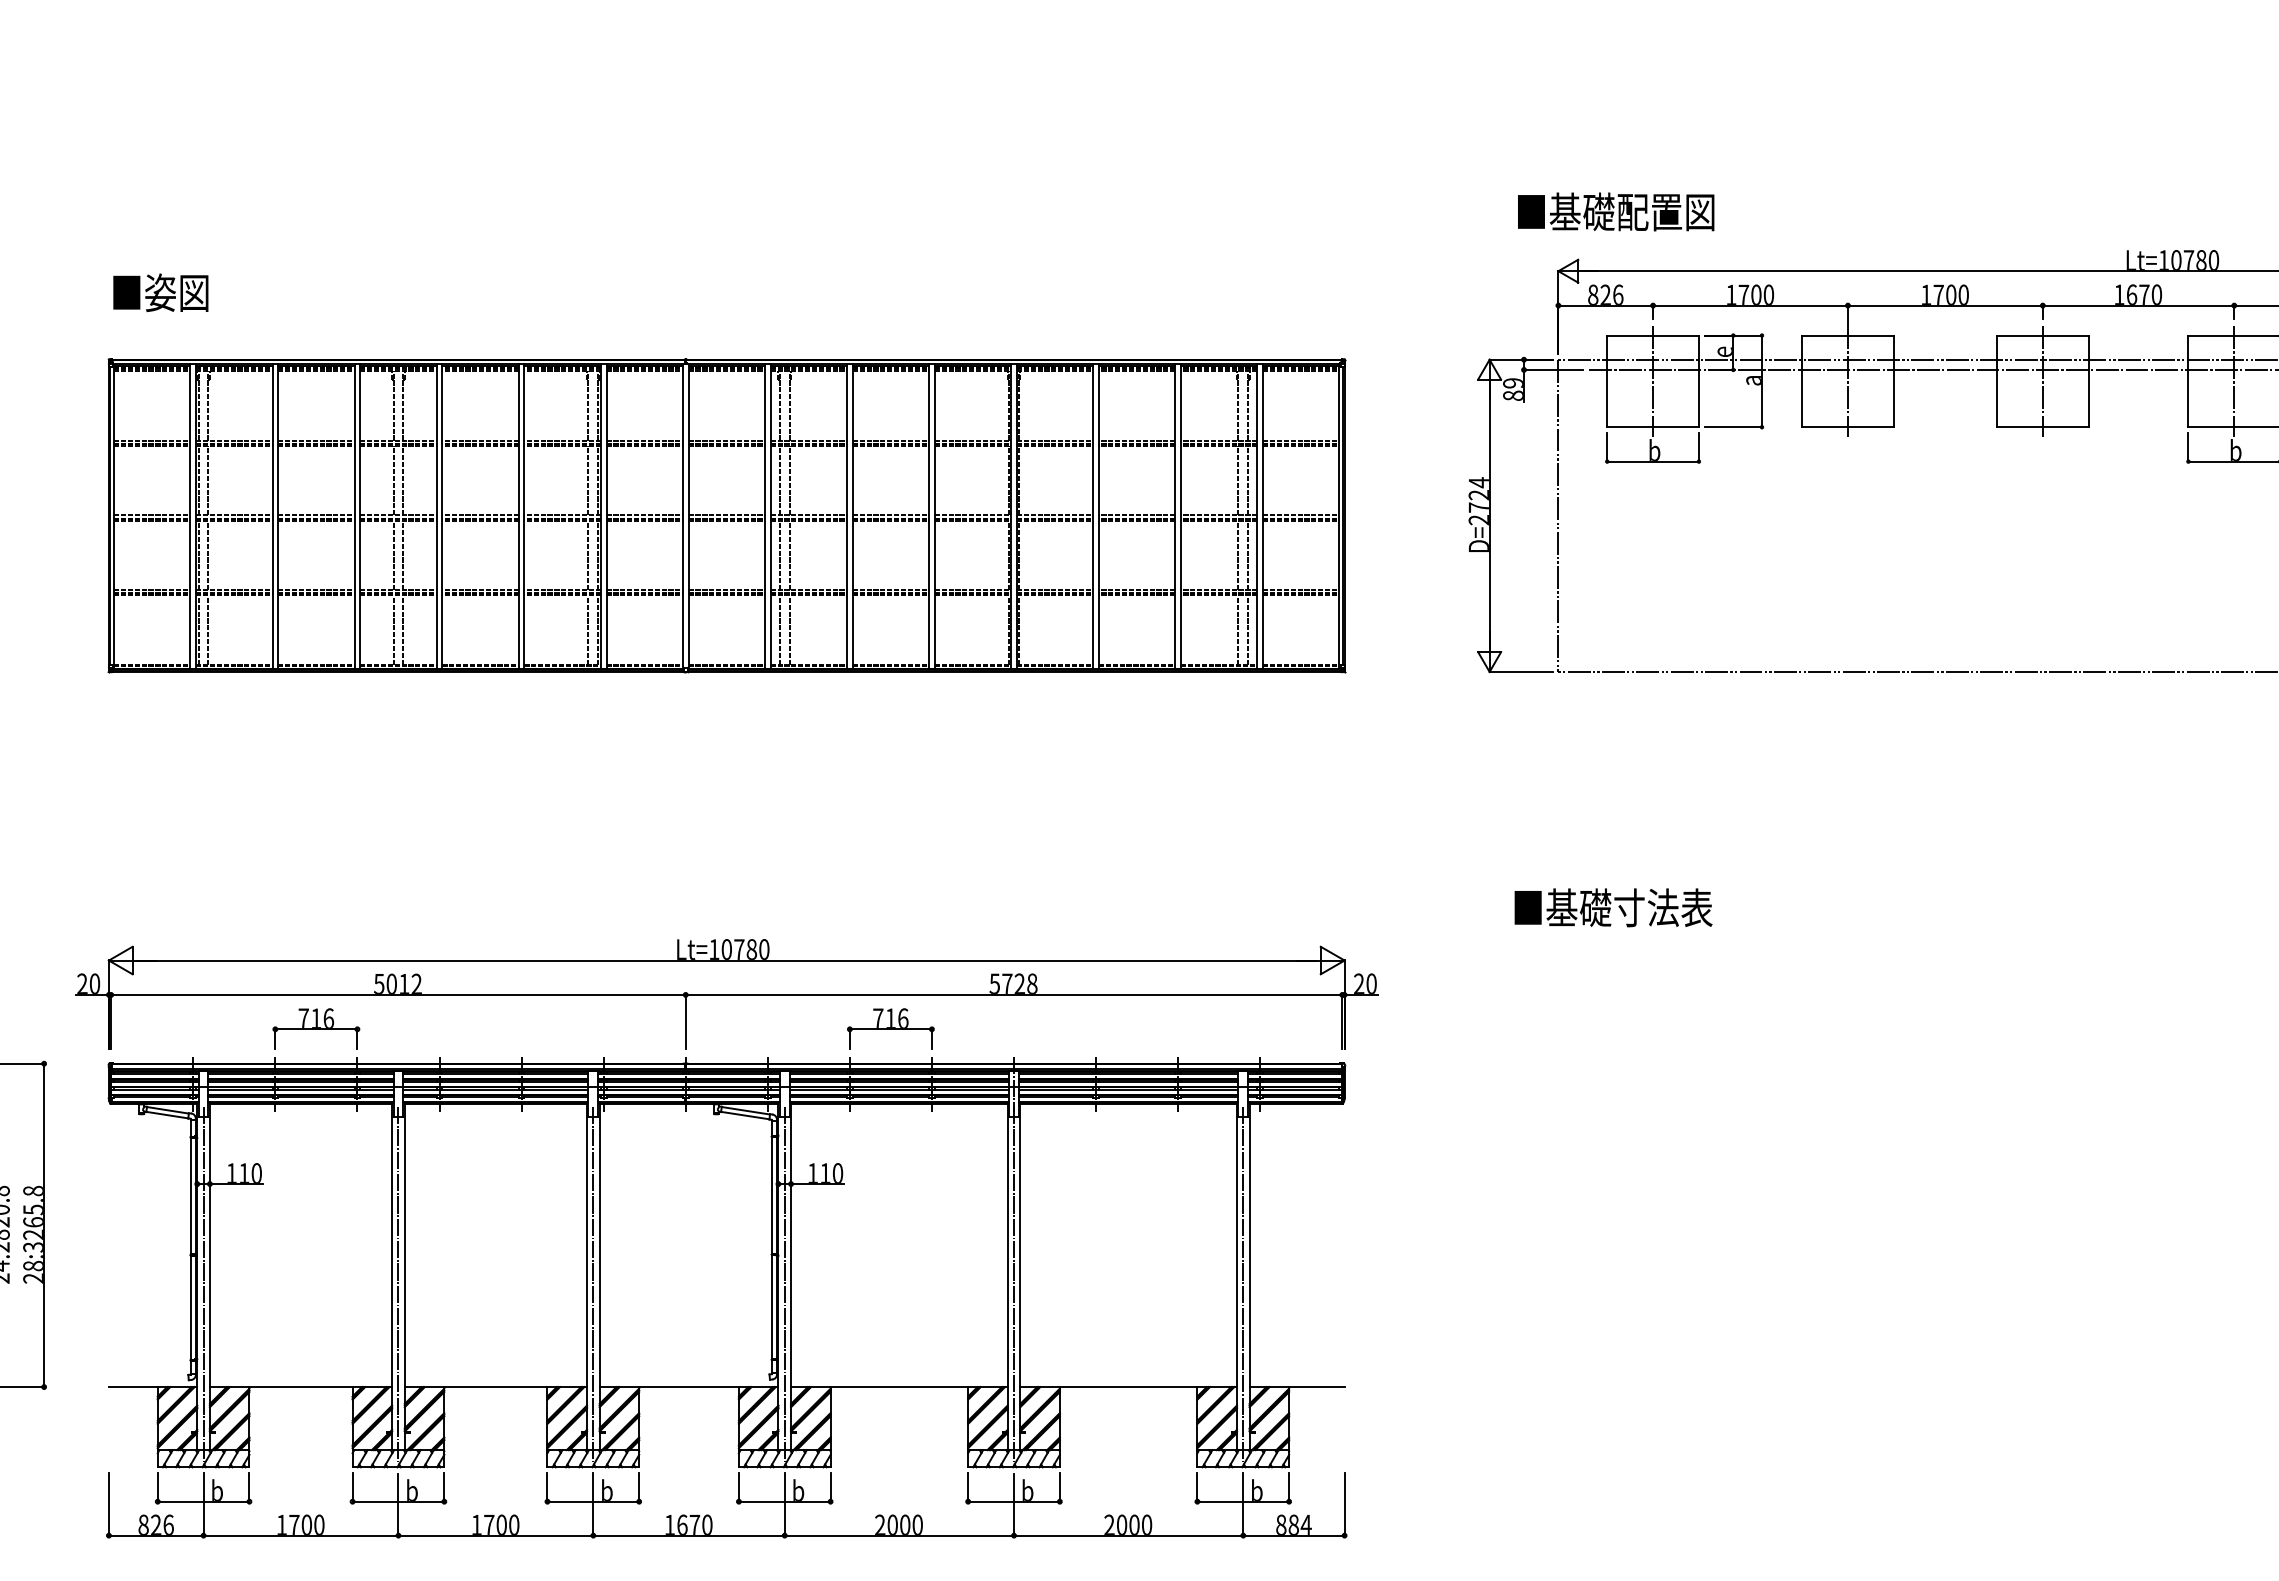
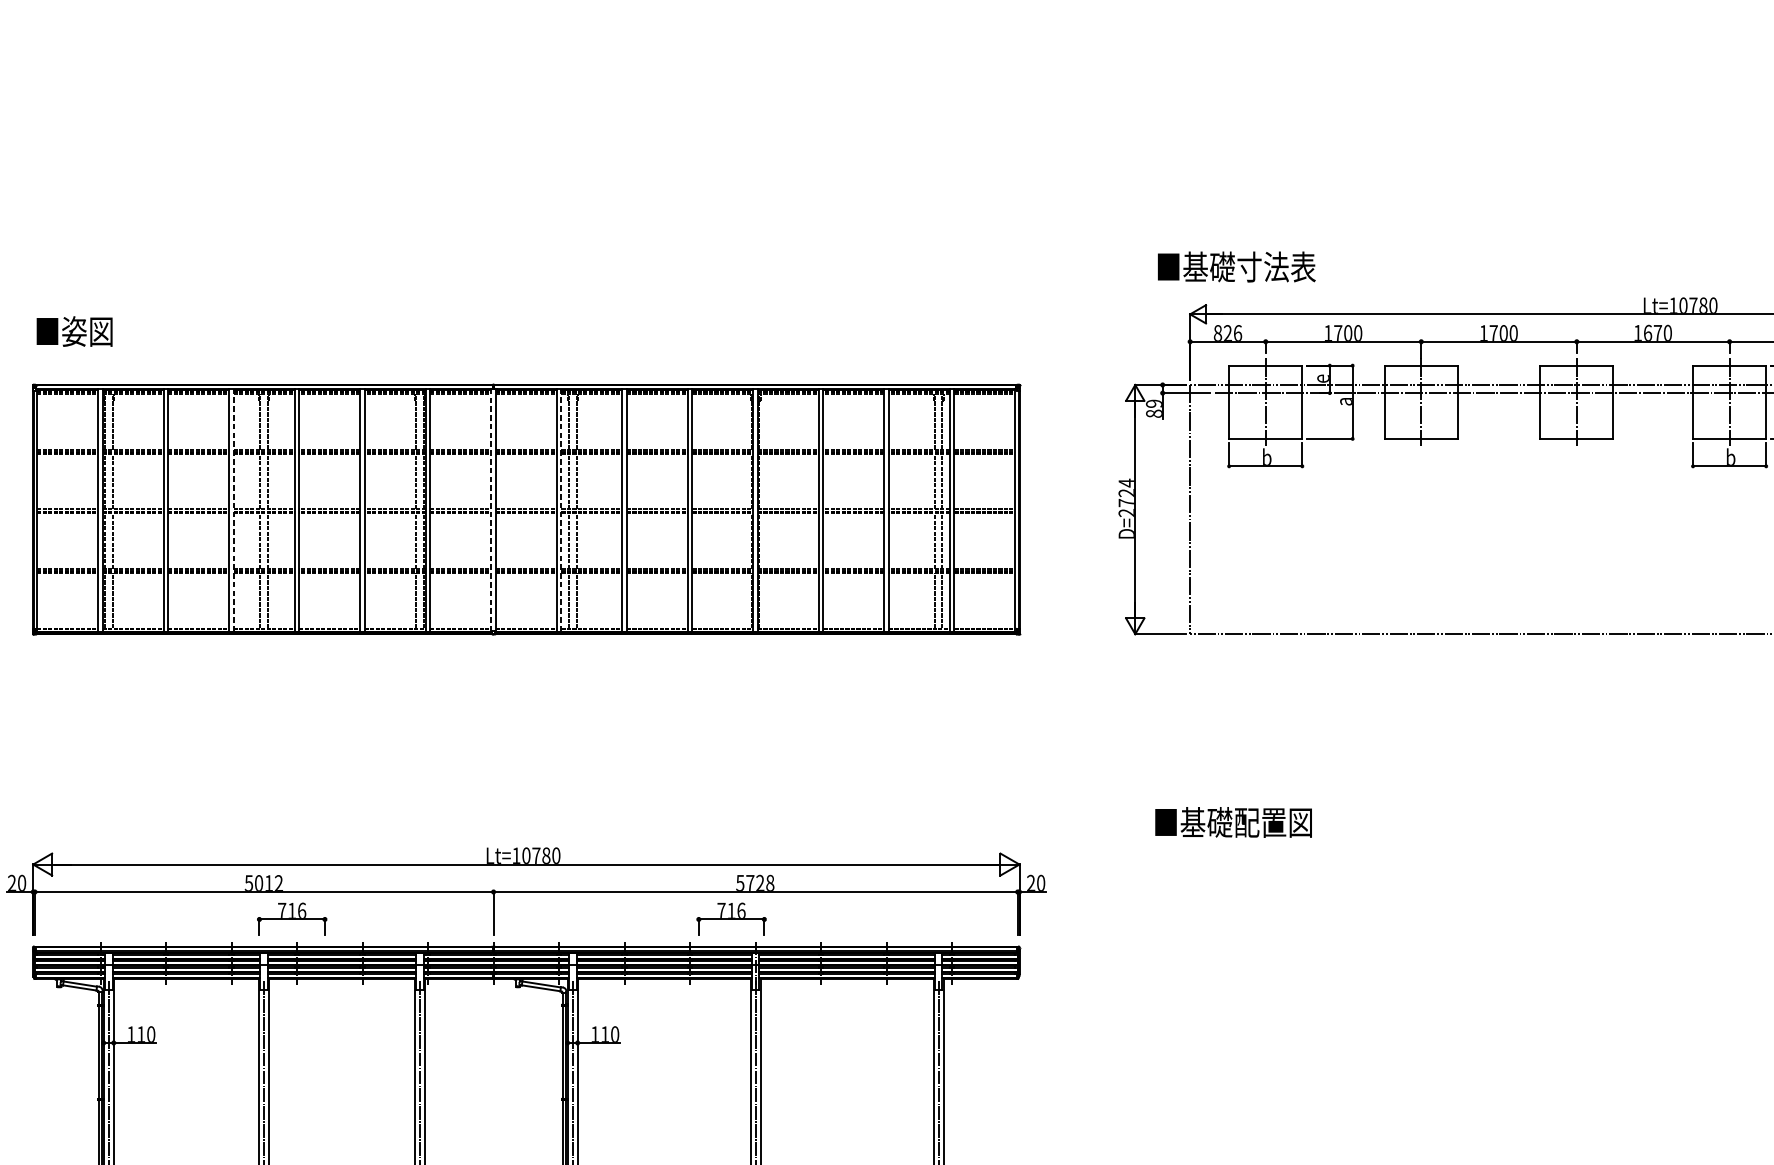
text: (1666, 211) -> (1276, 266), ■基礎配置図 -> ■基礎寸法表
line: (360, 517) -> (234, 510), solid -> dashed
line: (682, 517) -> (491, 510), solid -> dashed
line: (770, 517) -> (561, 510), solid -> dashed
text: (1663, 907) -> (1274, 822), ■基礎寸法表 -> ■基礎配置図
part: (316, 1028) -> (292, 918), moved
part: (890, 1028) -> (731, 918), moved

